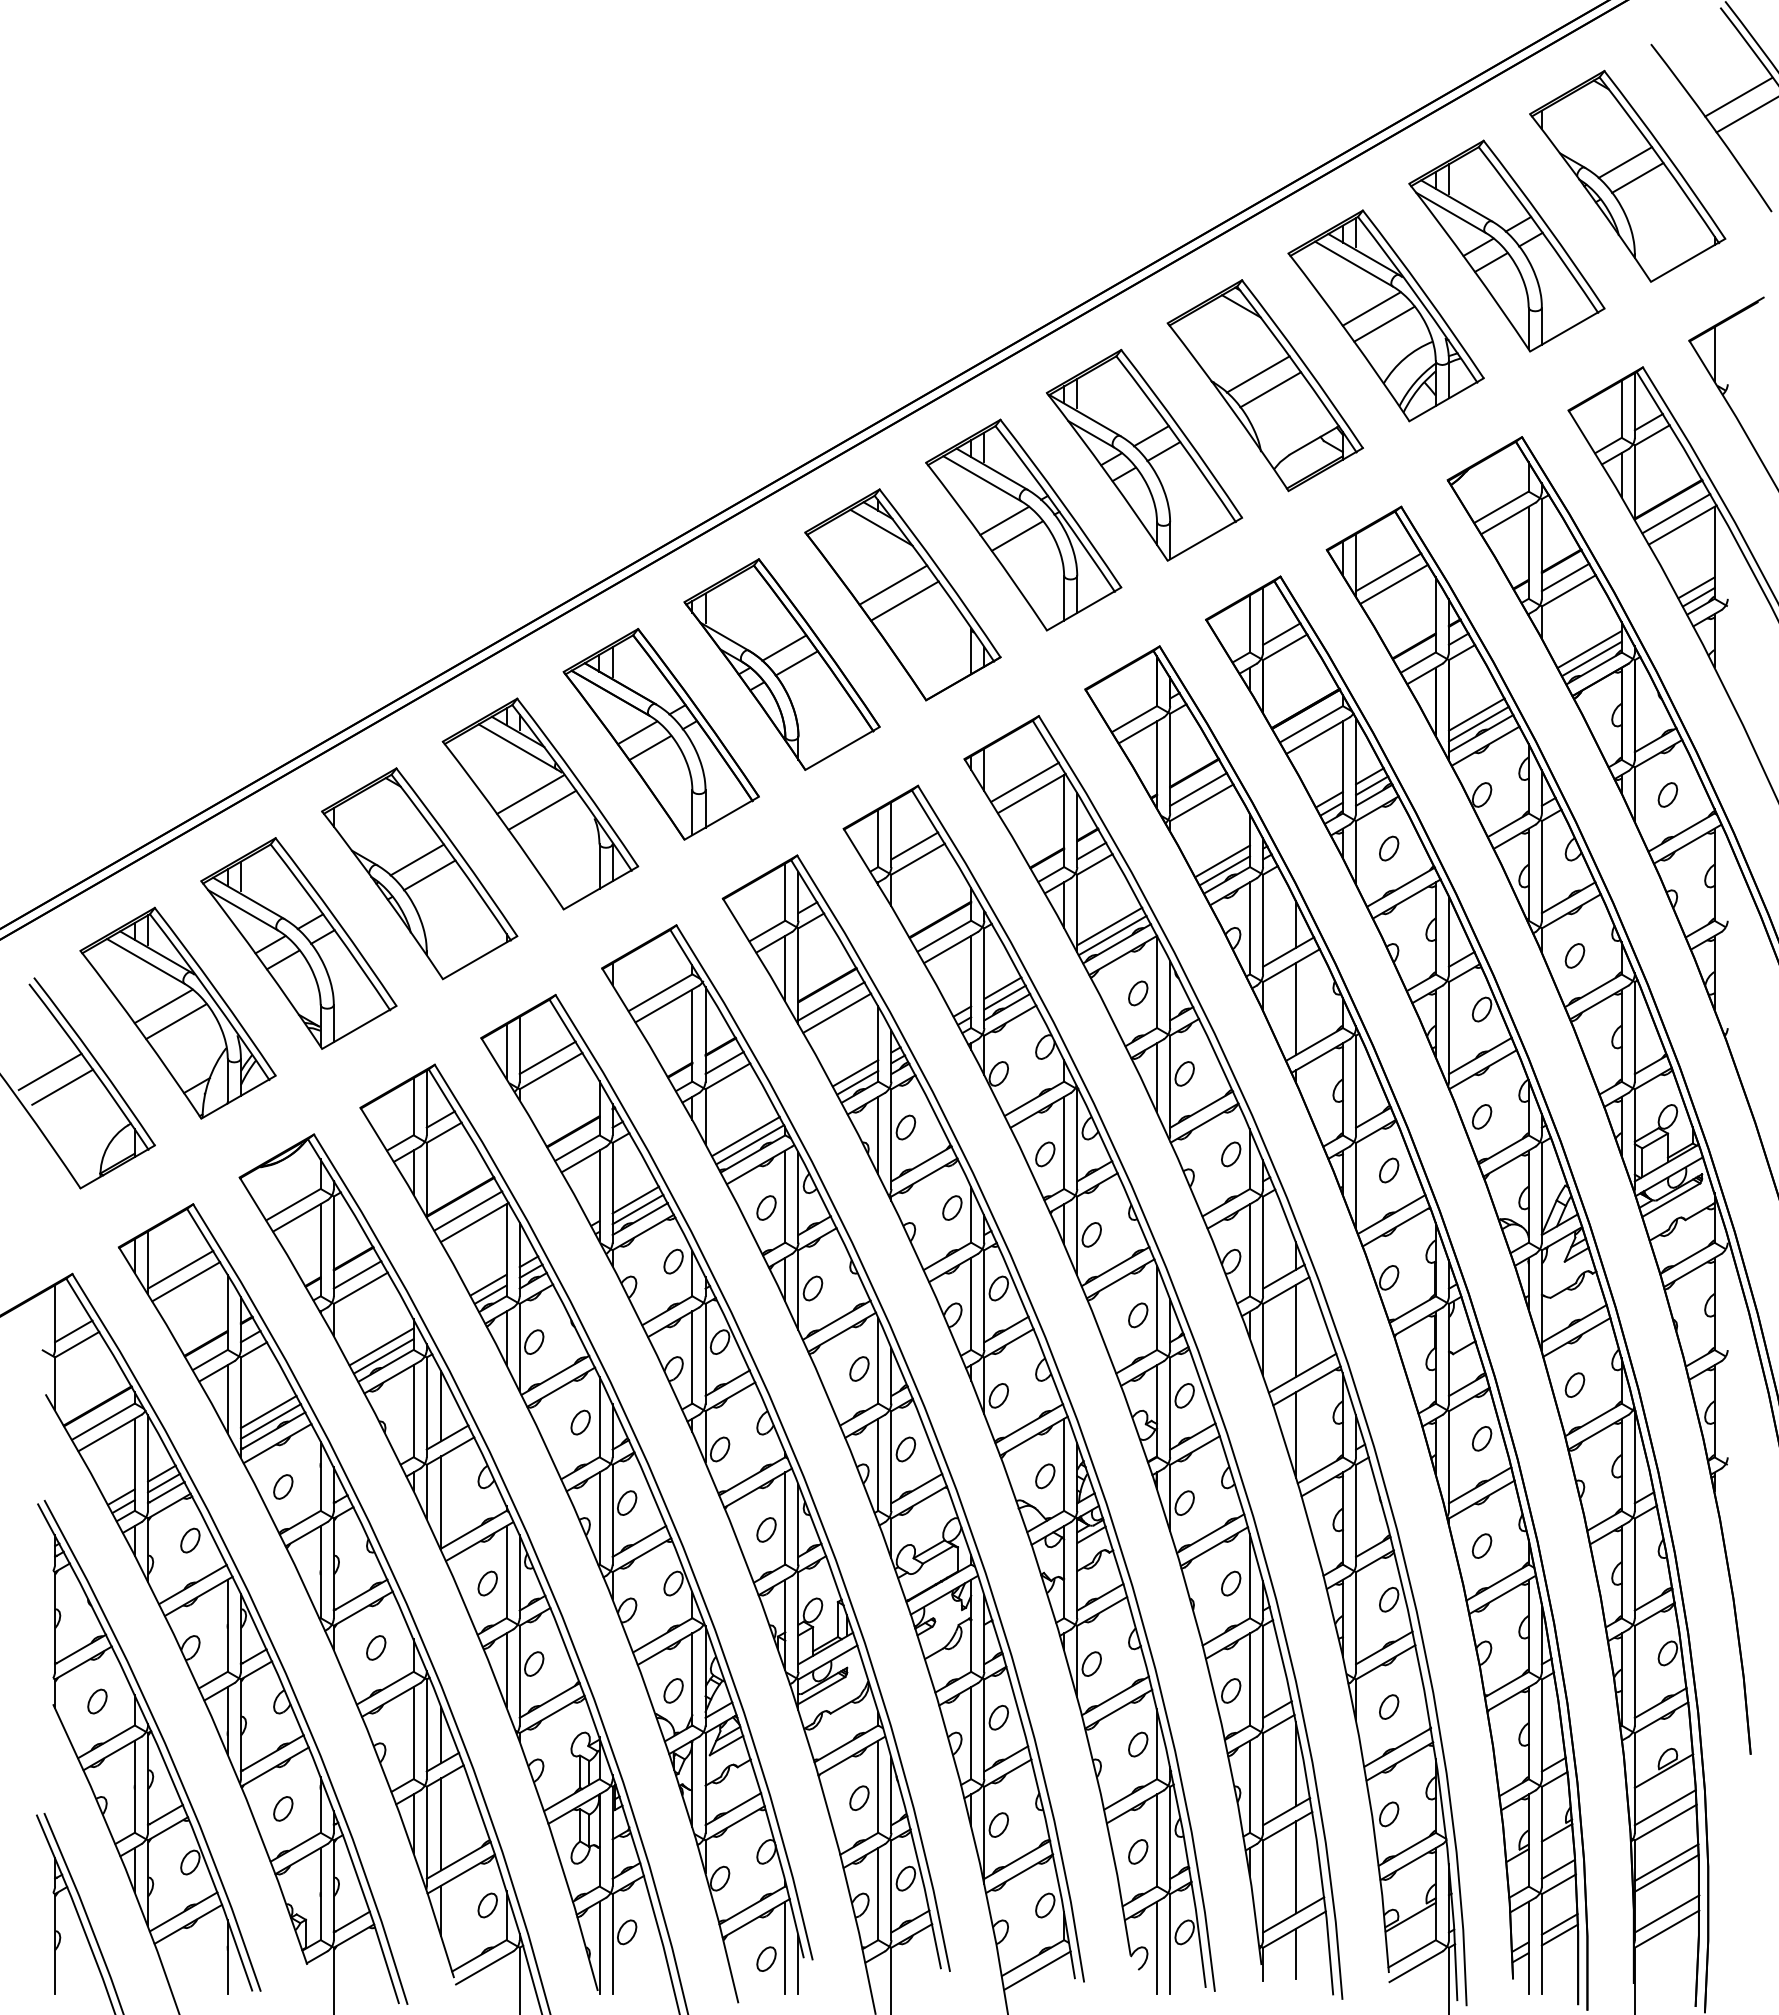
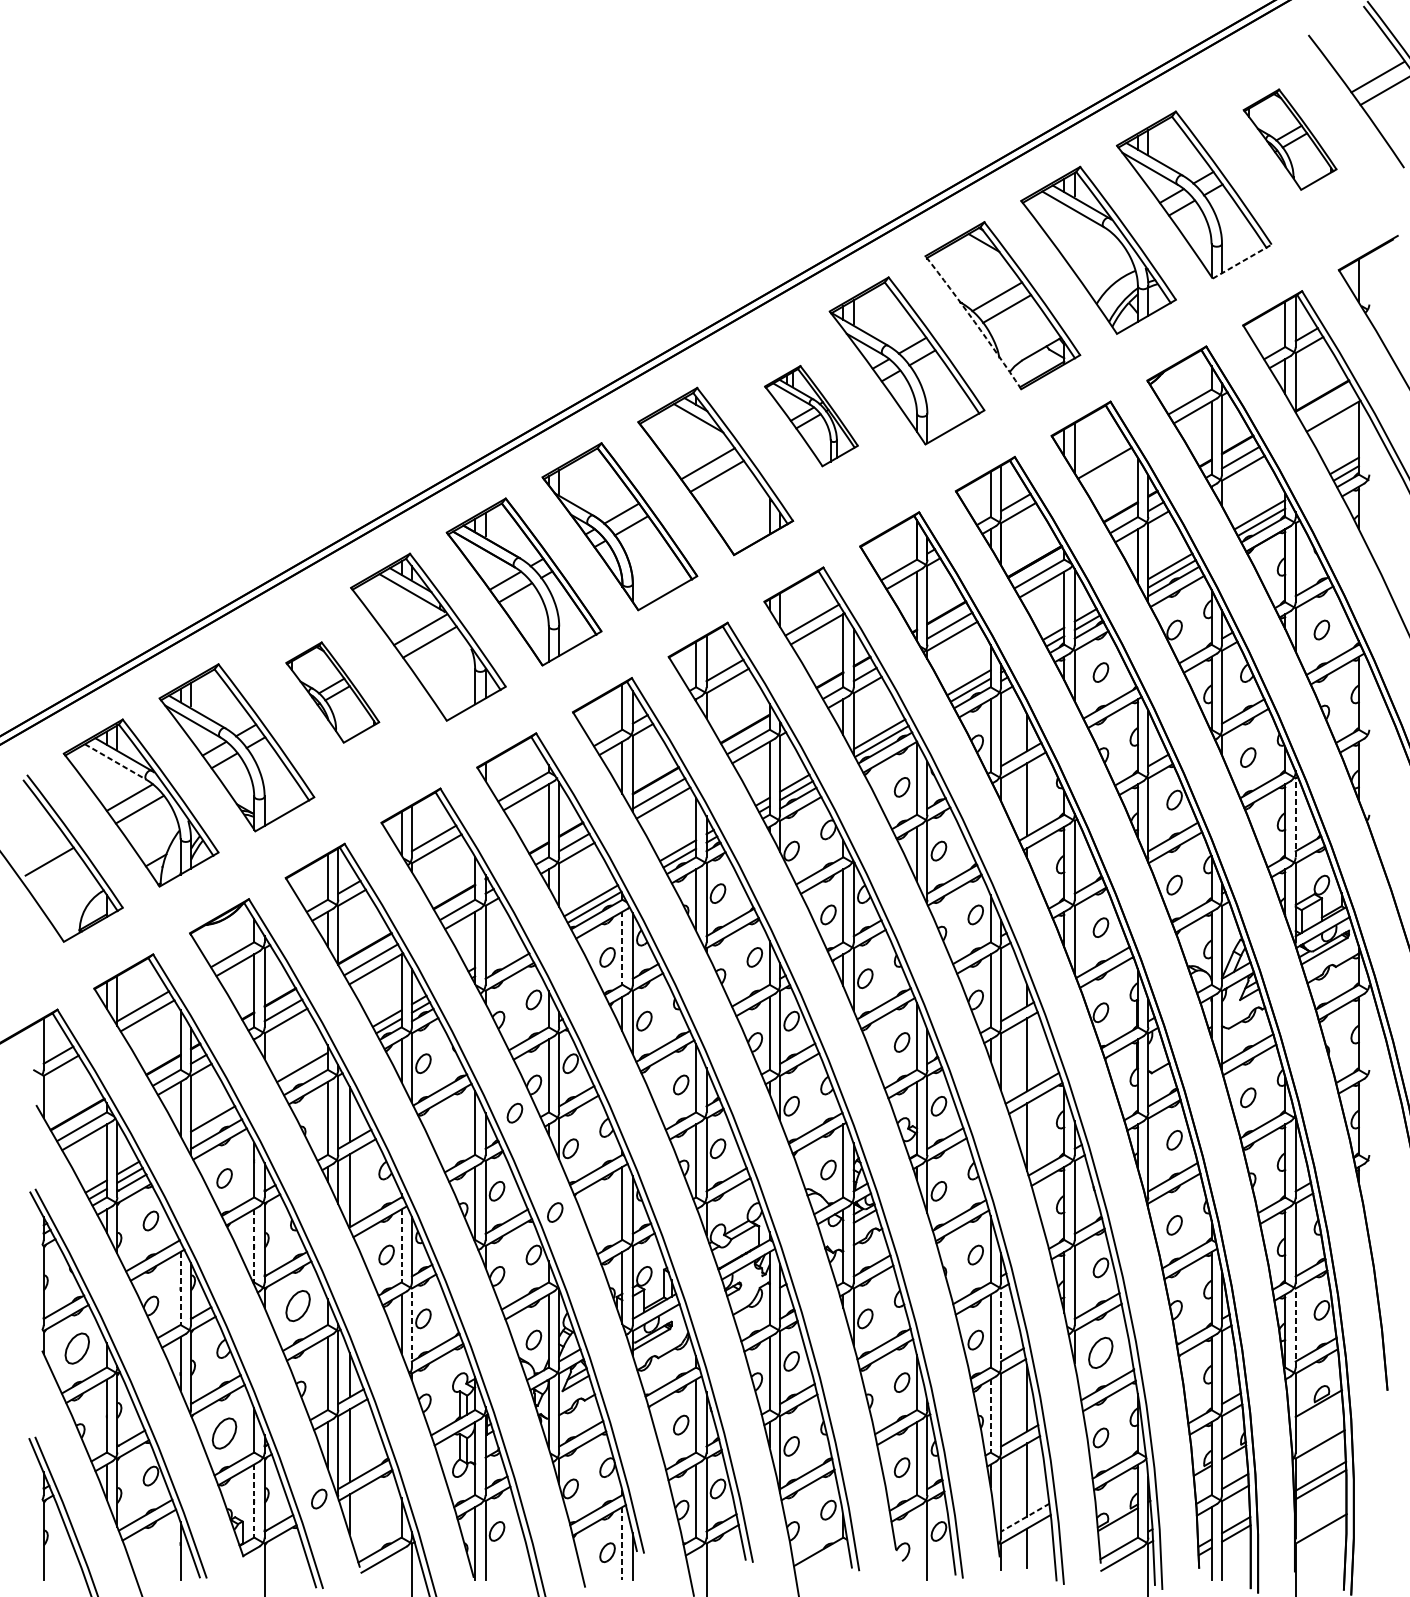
part: (1627, 175) -> (1289, 139), size x0.6
line: (1371, 308) -> (1086, 244), removed
line: (1384, 323) -> (1097, 256), removed
line: (1567, 330) -> (1242, 261), solid -> dashed
arc: (1229, 406) -> (974, 322), solid -> dashed
line: (1676, 513) -> (1328, 407), removed
part: (1023, 524) -> (811, 415), size x0.6
line: (1388, 572) -> (1100, 453), removed
part: (419, 873) -> (332, 692), size x0.6
line: (145, 961) -> (115, 762), solid -> dashed
line: (1634, 1031) -> (1295, 817), solid -> dashed
line: (49, 1071) -> (39, 849), removed
line: (785, 1197) -> (622, 949), solid -> dashed
line: (635, 1199) -> (503, 950), removed
line: (637, 1209) -> (505, 958), removed
line: (383, 1356) -> (303, 1075), removed
line: (270, 1421) -> (214, 1126), removed
part: (580, 1422) -> (514, 1113), moved
part: (766, 1529) -> (555, 1212), moved
line: (320, 1572) -> (254, 1246), solid -> dashed
line: (506, 1572) -> (401, 1246), solid -> dashed
line: (227, 1626) -> (180, 1289), solid -> dashed
part: (376, 1647) -> (298, 1305), size x1.6
line: (519, 1675) -> (411, 1327), solid -> dashed
line: (1263, 1675) -> (1001, 1327), solid -> dashed
line: (1634, 1675) -> (1295, 1327), solid -> dashed
part: (97, 1701) -> (77, 1348), size x1.6
part: (1389, 1706) -> (1101, 1352), size x1.6
line: (1249, 1787) -> (990, 1416), solid -> dashed
line: (1664, 1807) -> (1319, 1432), removed
part: (283, 1808) -> (224, 1433), size x1.6
line: (320, 1894) -> (254, 1501), solid -> dashed
part: (487, 1905) -> (319, 1499), moved
line: (1666, 1913) -> (1320, 1516), removed
line: (1293, 1915) -> (1025, 1518), solid -> dashed
line: (1157, 1947) -> (917, 1543), removed
line: (785, 1948) -> (622, 1544), solid -> dashed
line: (1037, 1970) -> (822, 1561), removed

